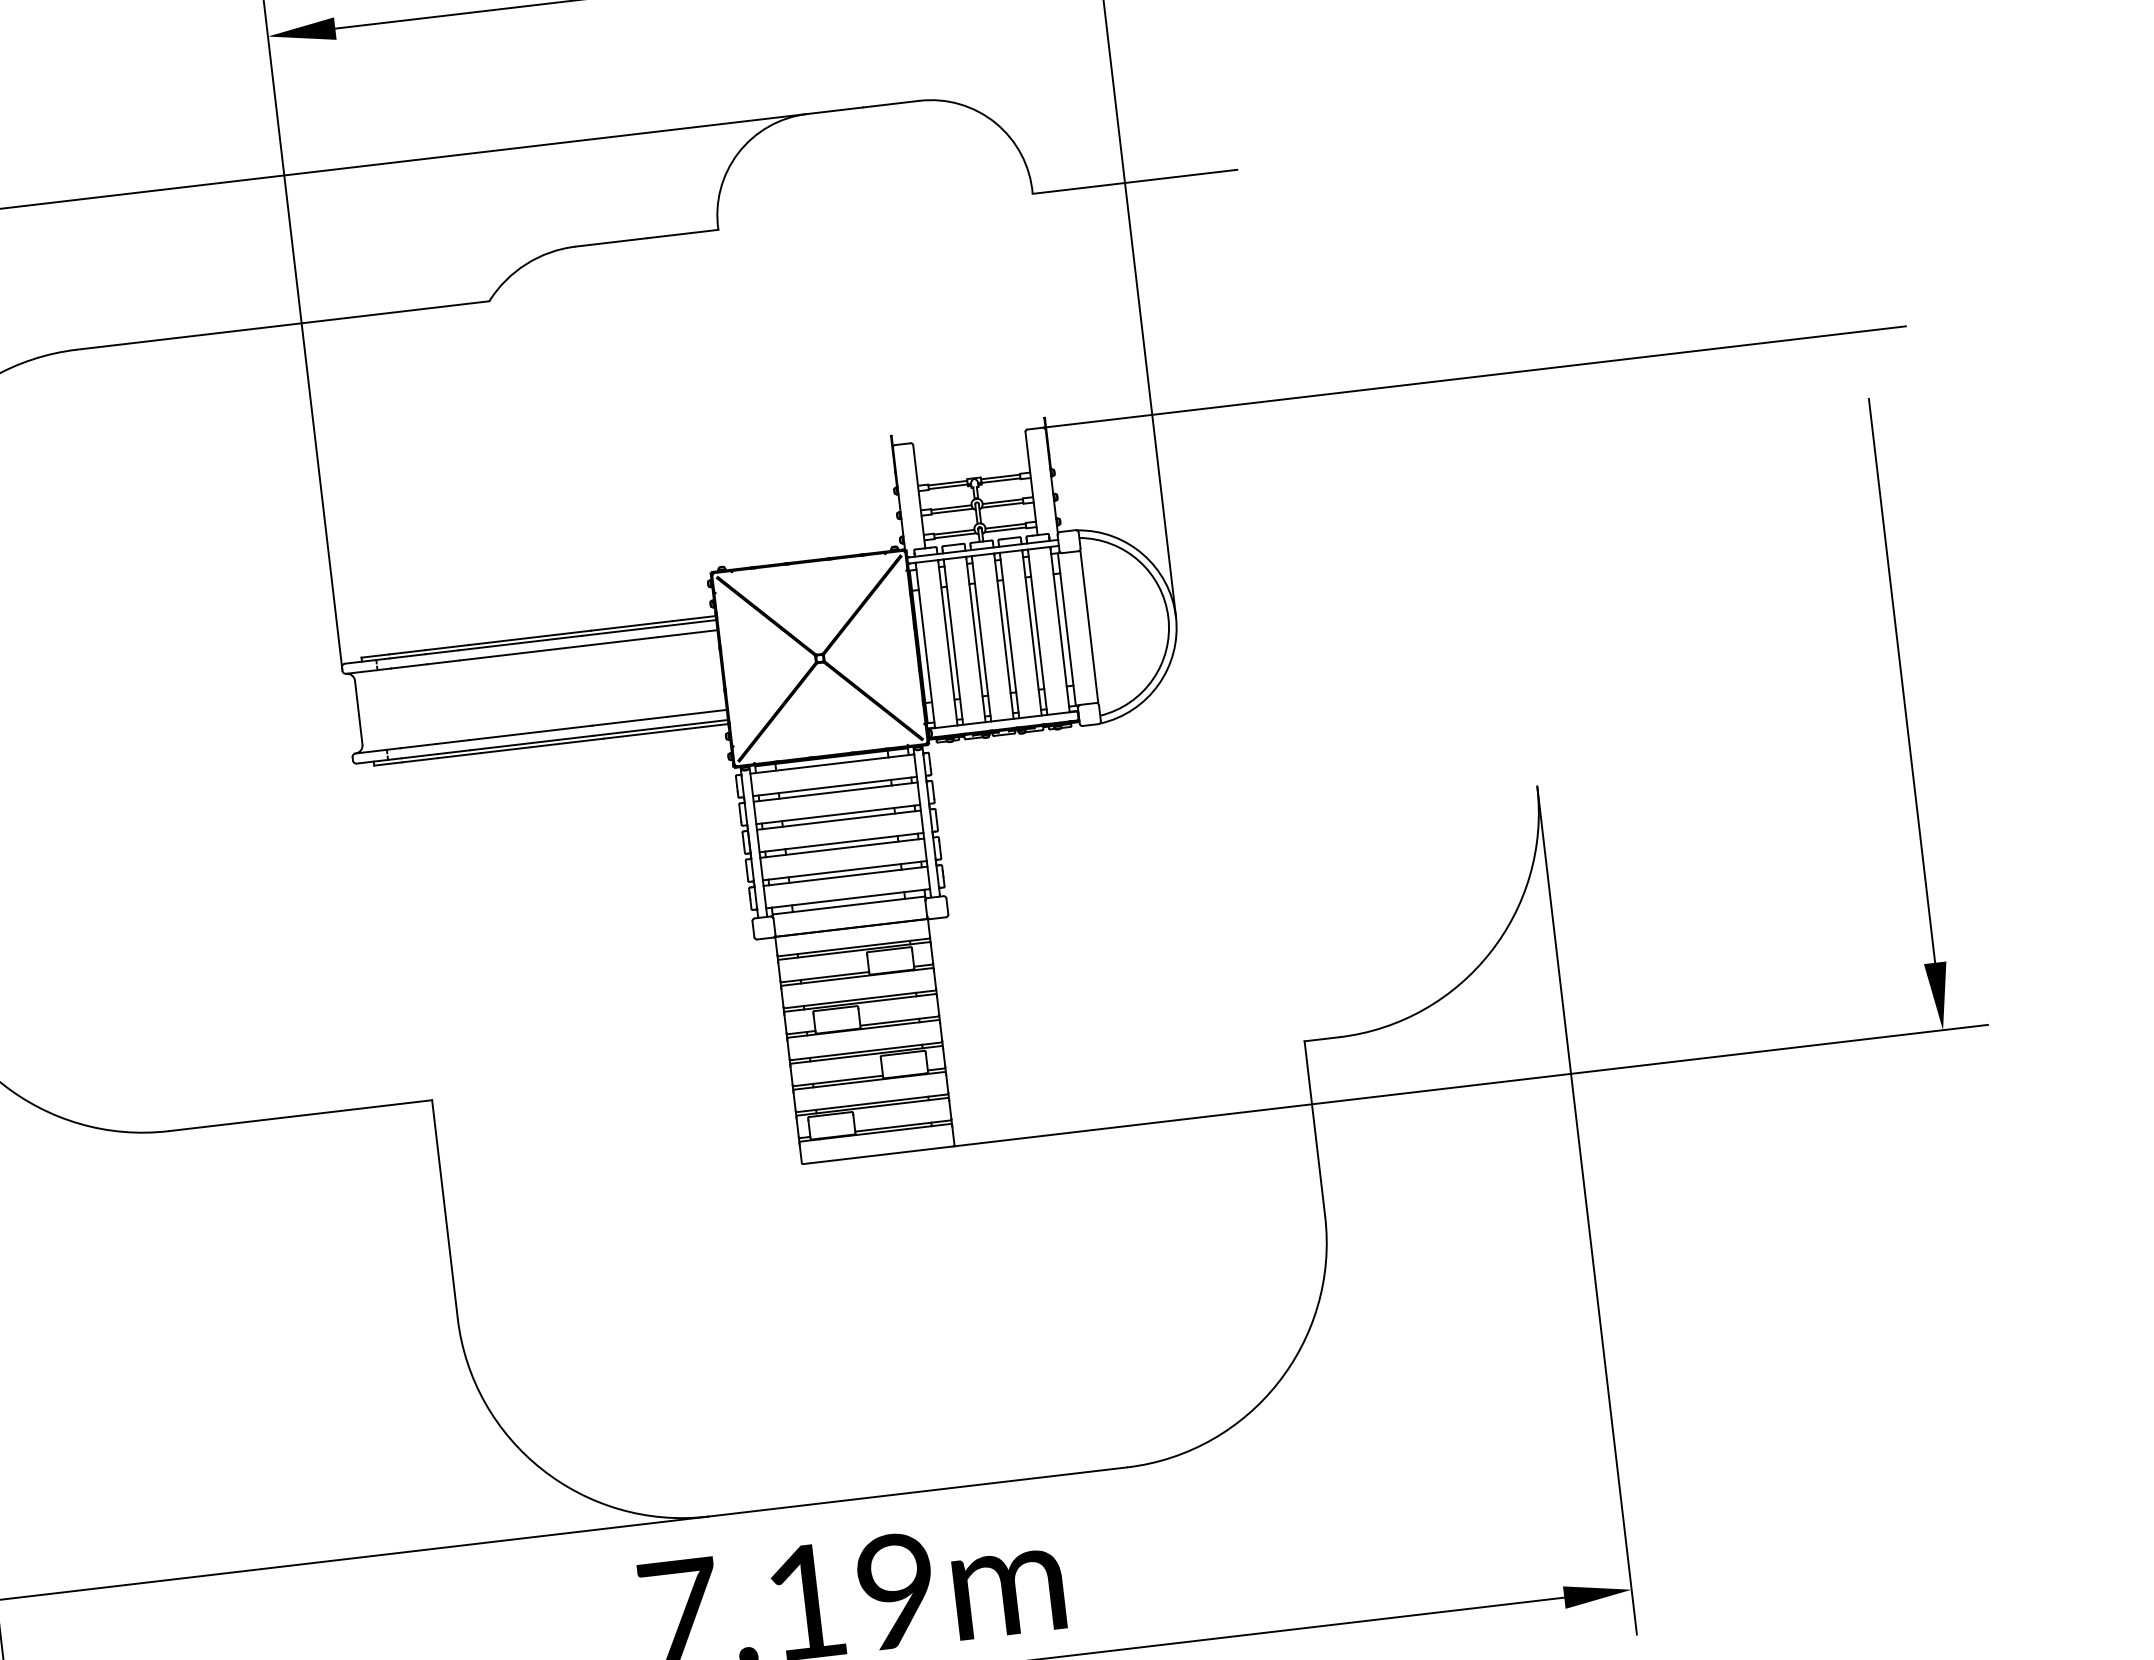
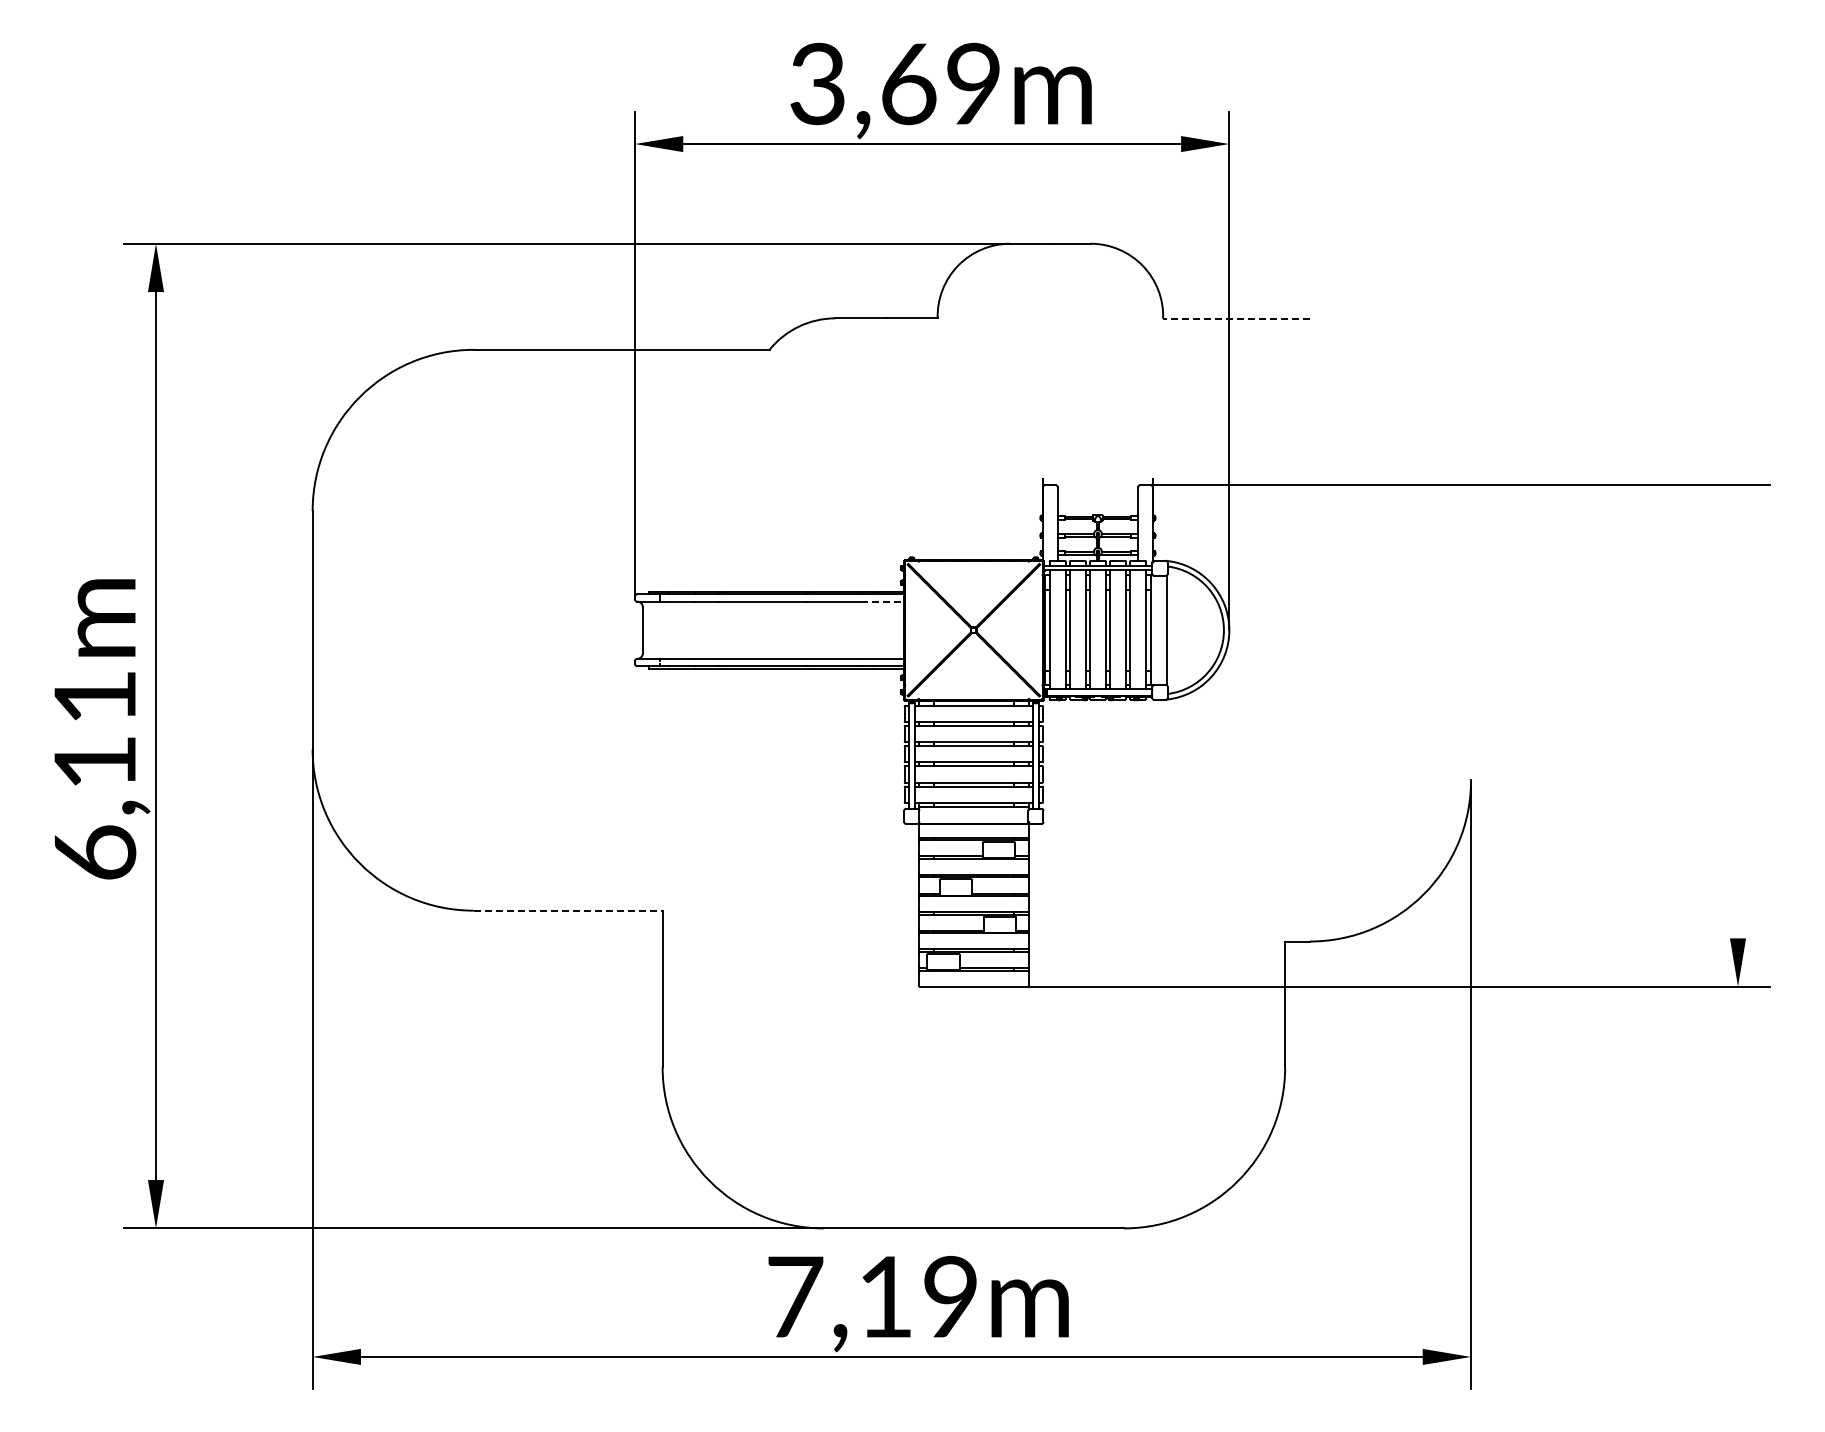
line: (1135, 182) -> (1236, 319), solid -> dashed
line: (687, 633) -> (882, 601), solid -> dashed
line: (1902, 680) -> (1738, 735), removed
line: (300, 1115) -> (568, 910), solid -> dashed

